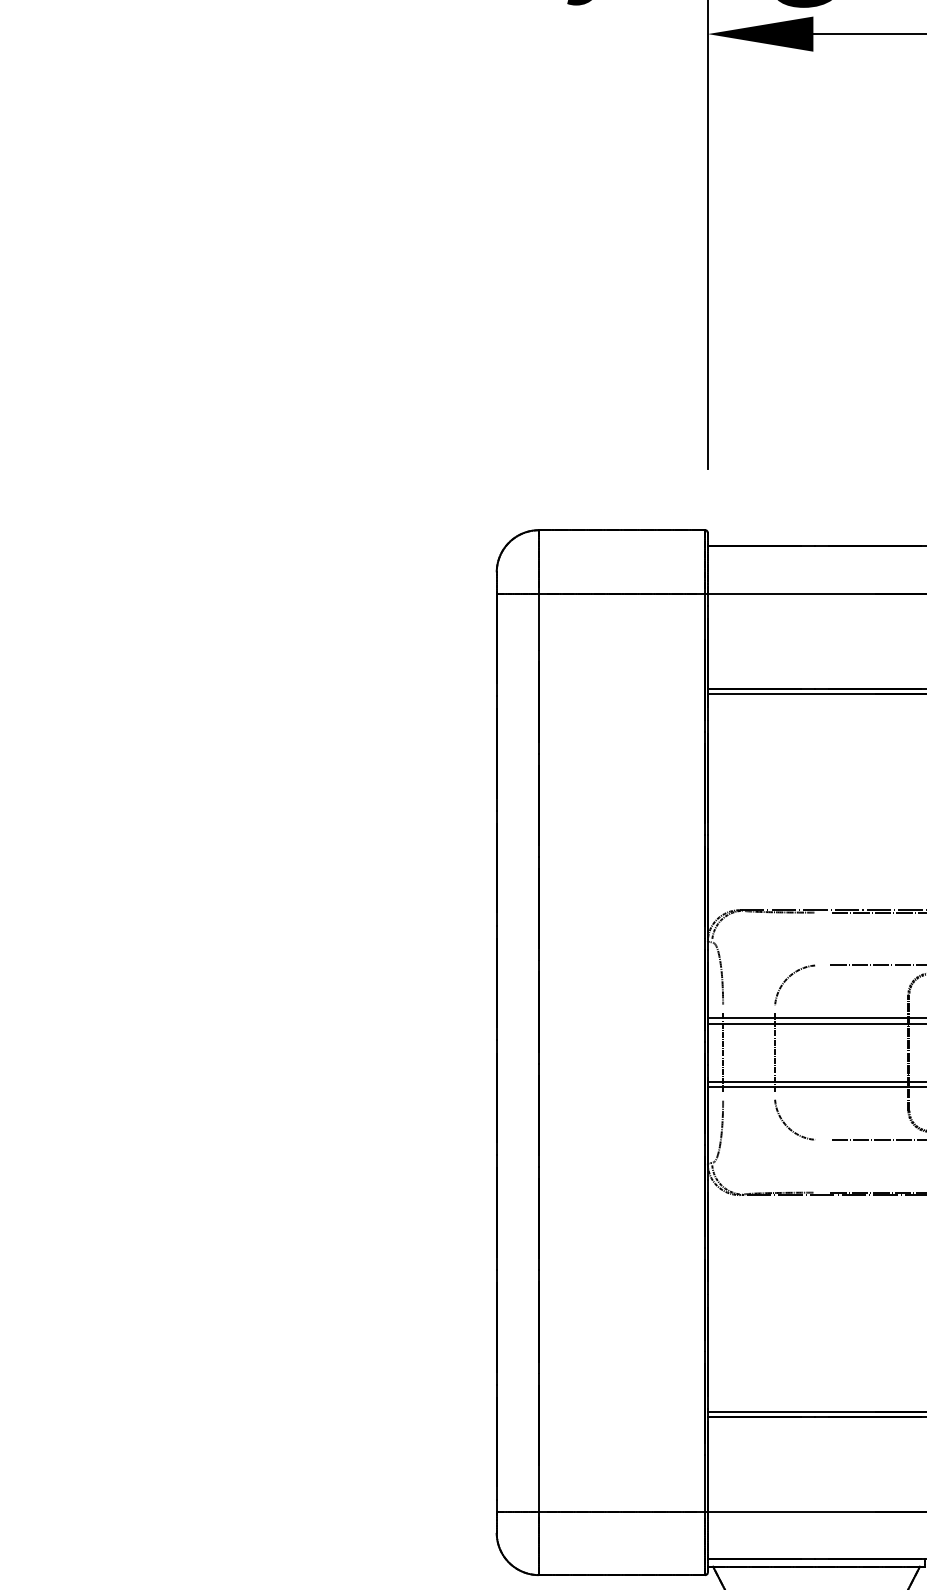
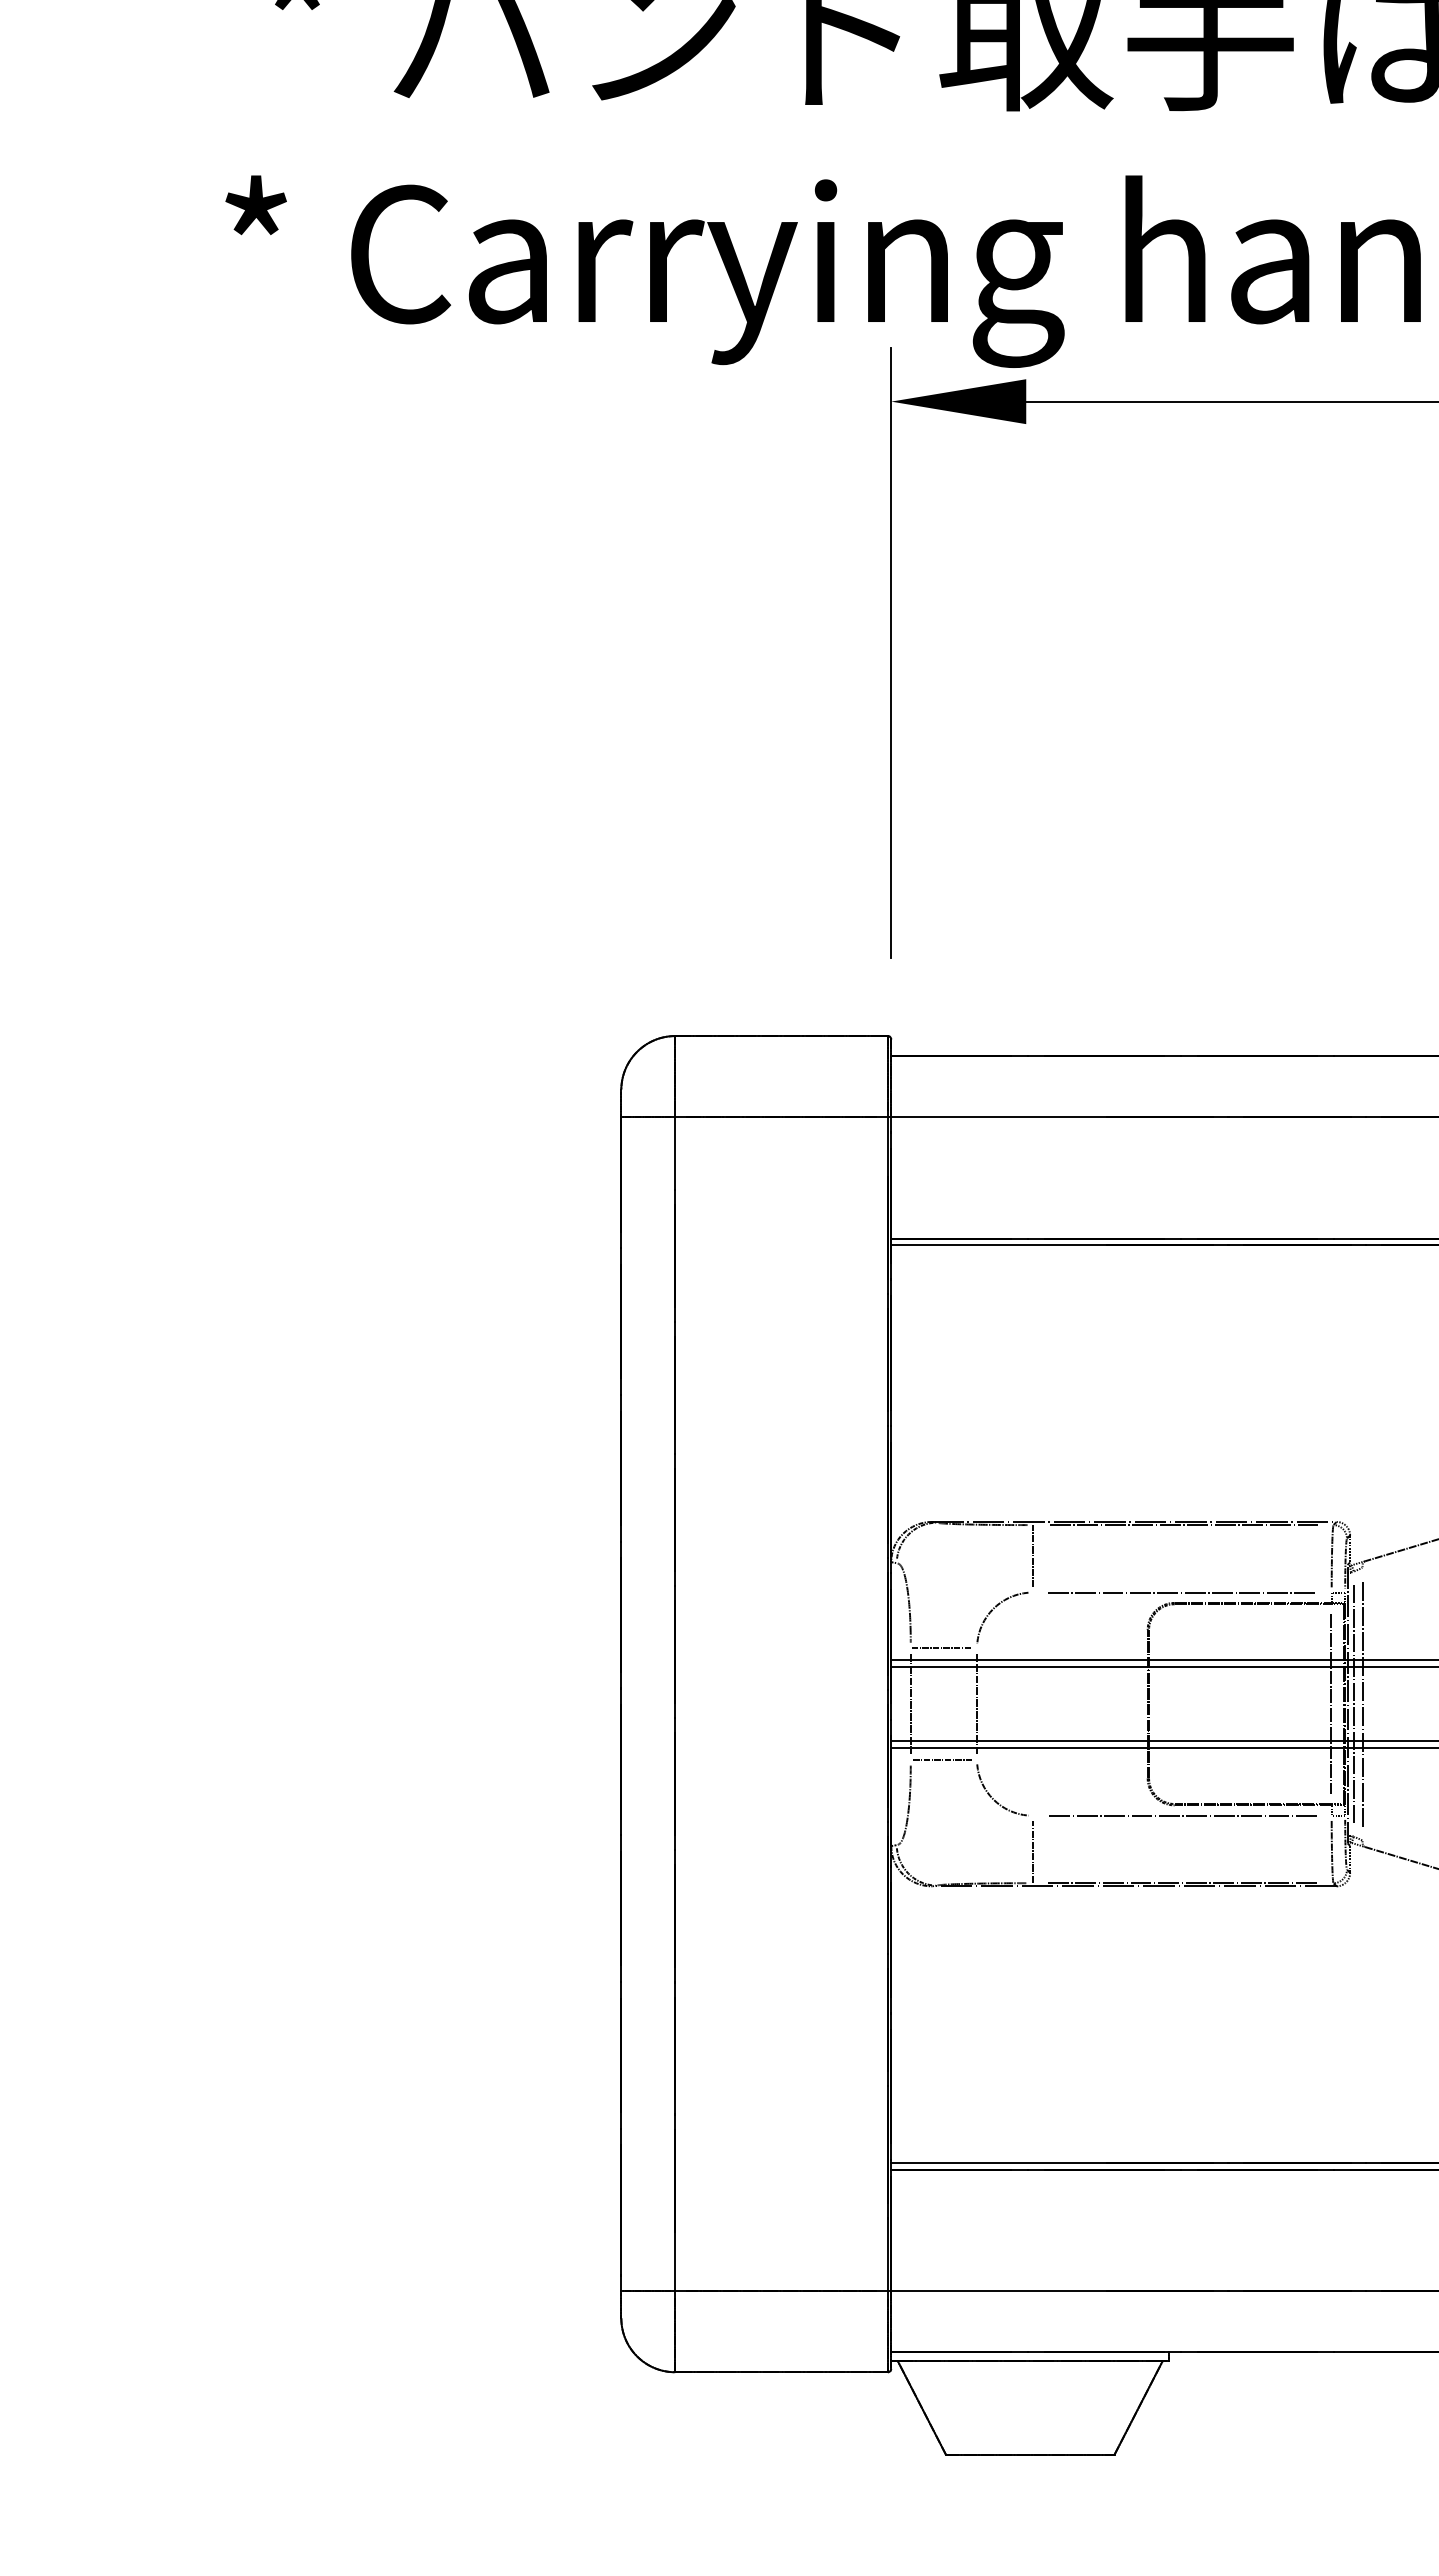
line: (818, 937) -> (1032, 1556), added
line: (747, 1009) -> (941, 1648), added
line: (747, 1096) -> (941, 1760), added
line: (818, 1167) -> (1032, 1851), added

